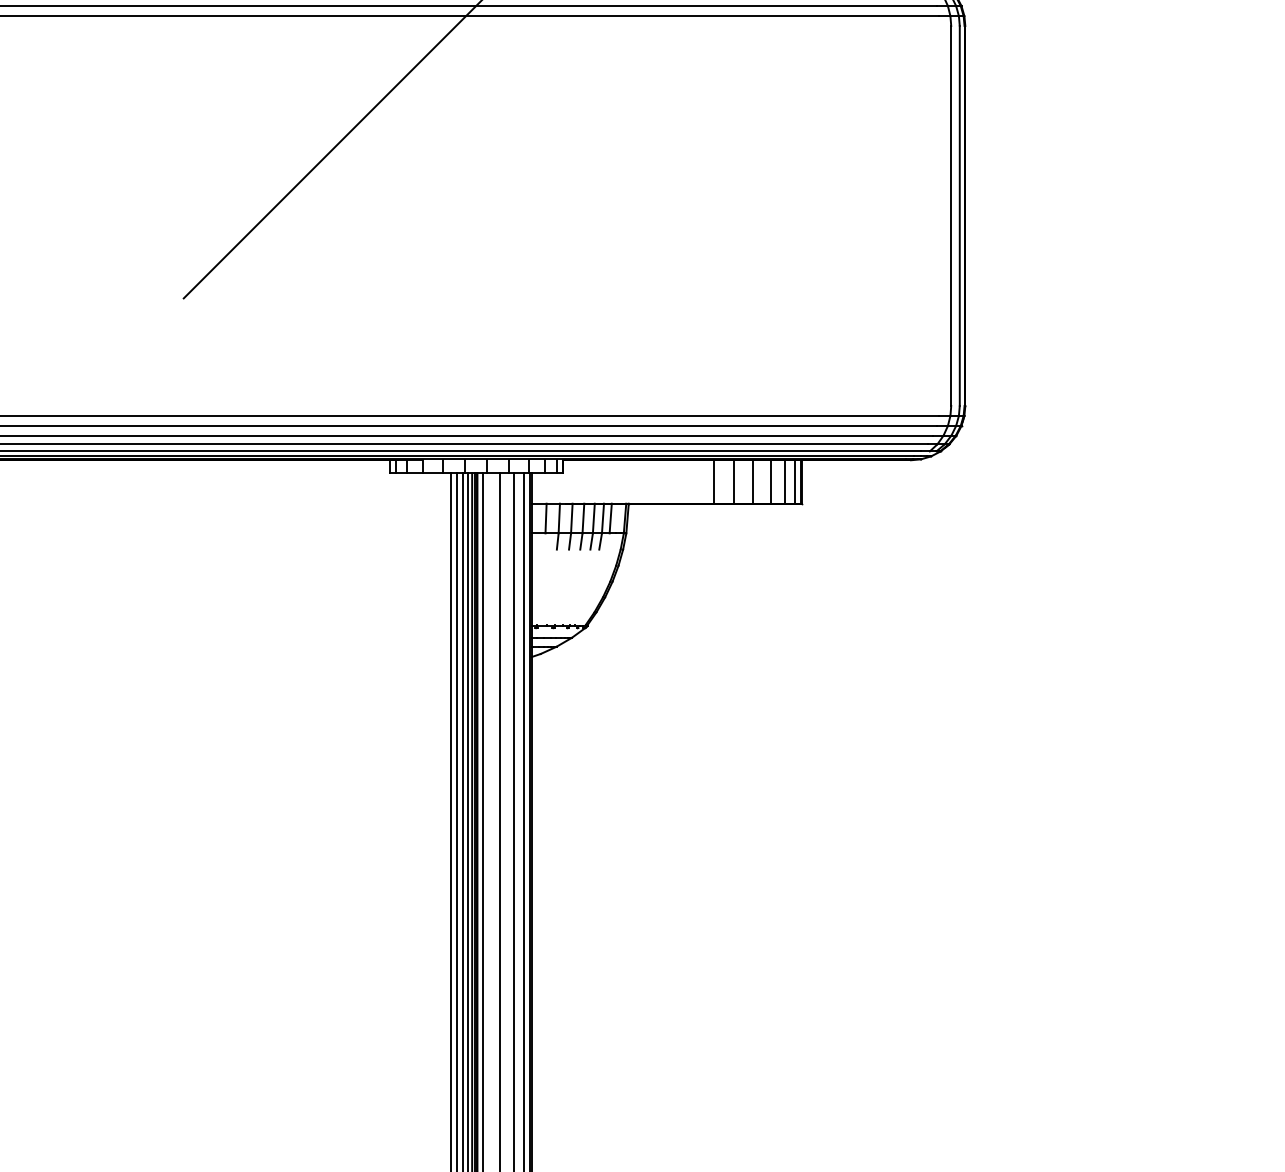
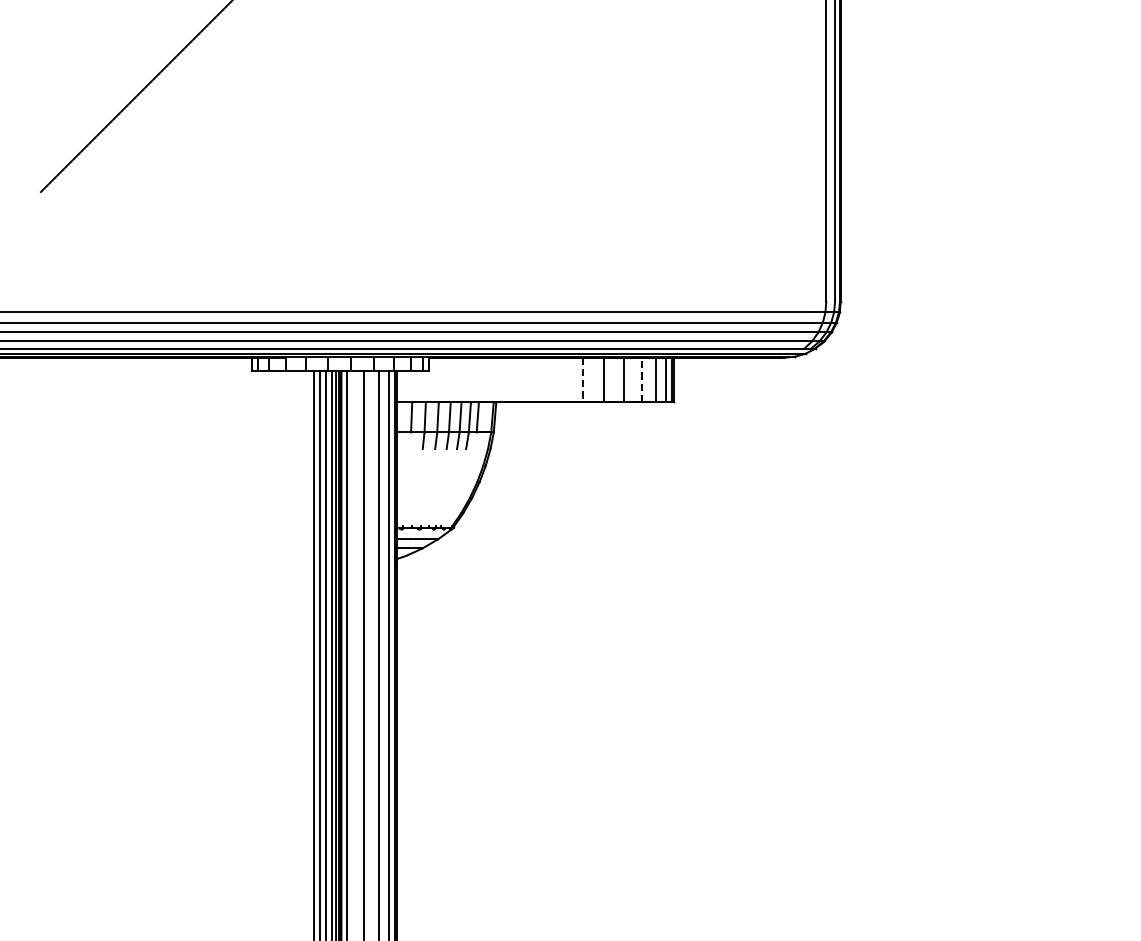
line: (713, 481) -> (583, 379), solid -> dashed
line: (770, 481) -> (641, 379), solid -> dashed

